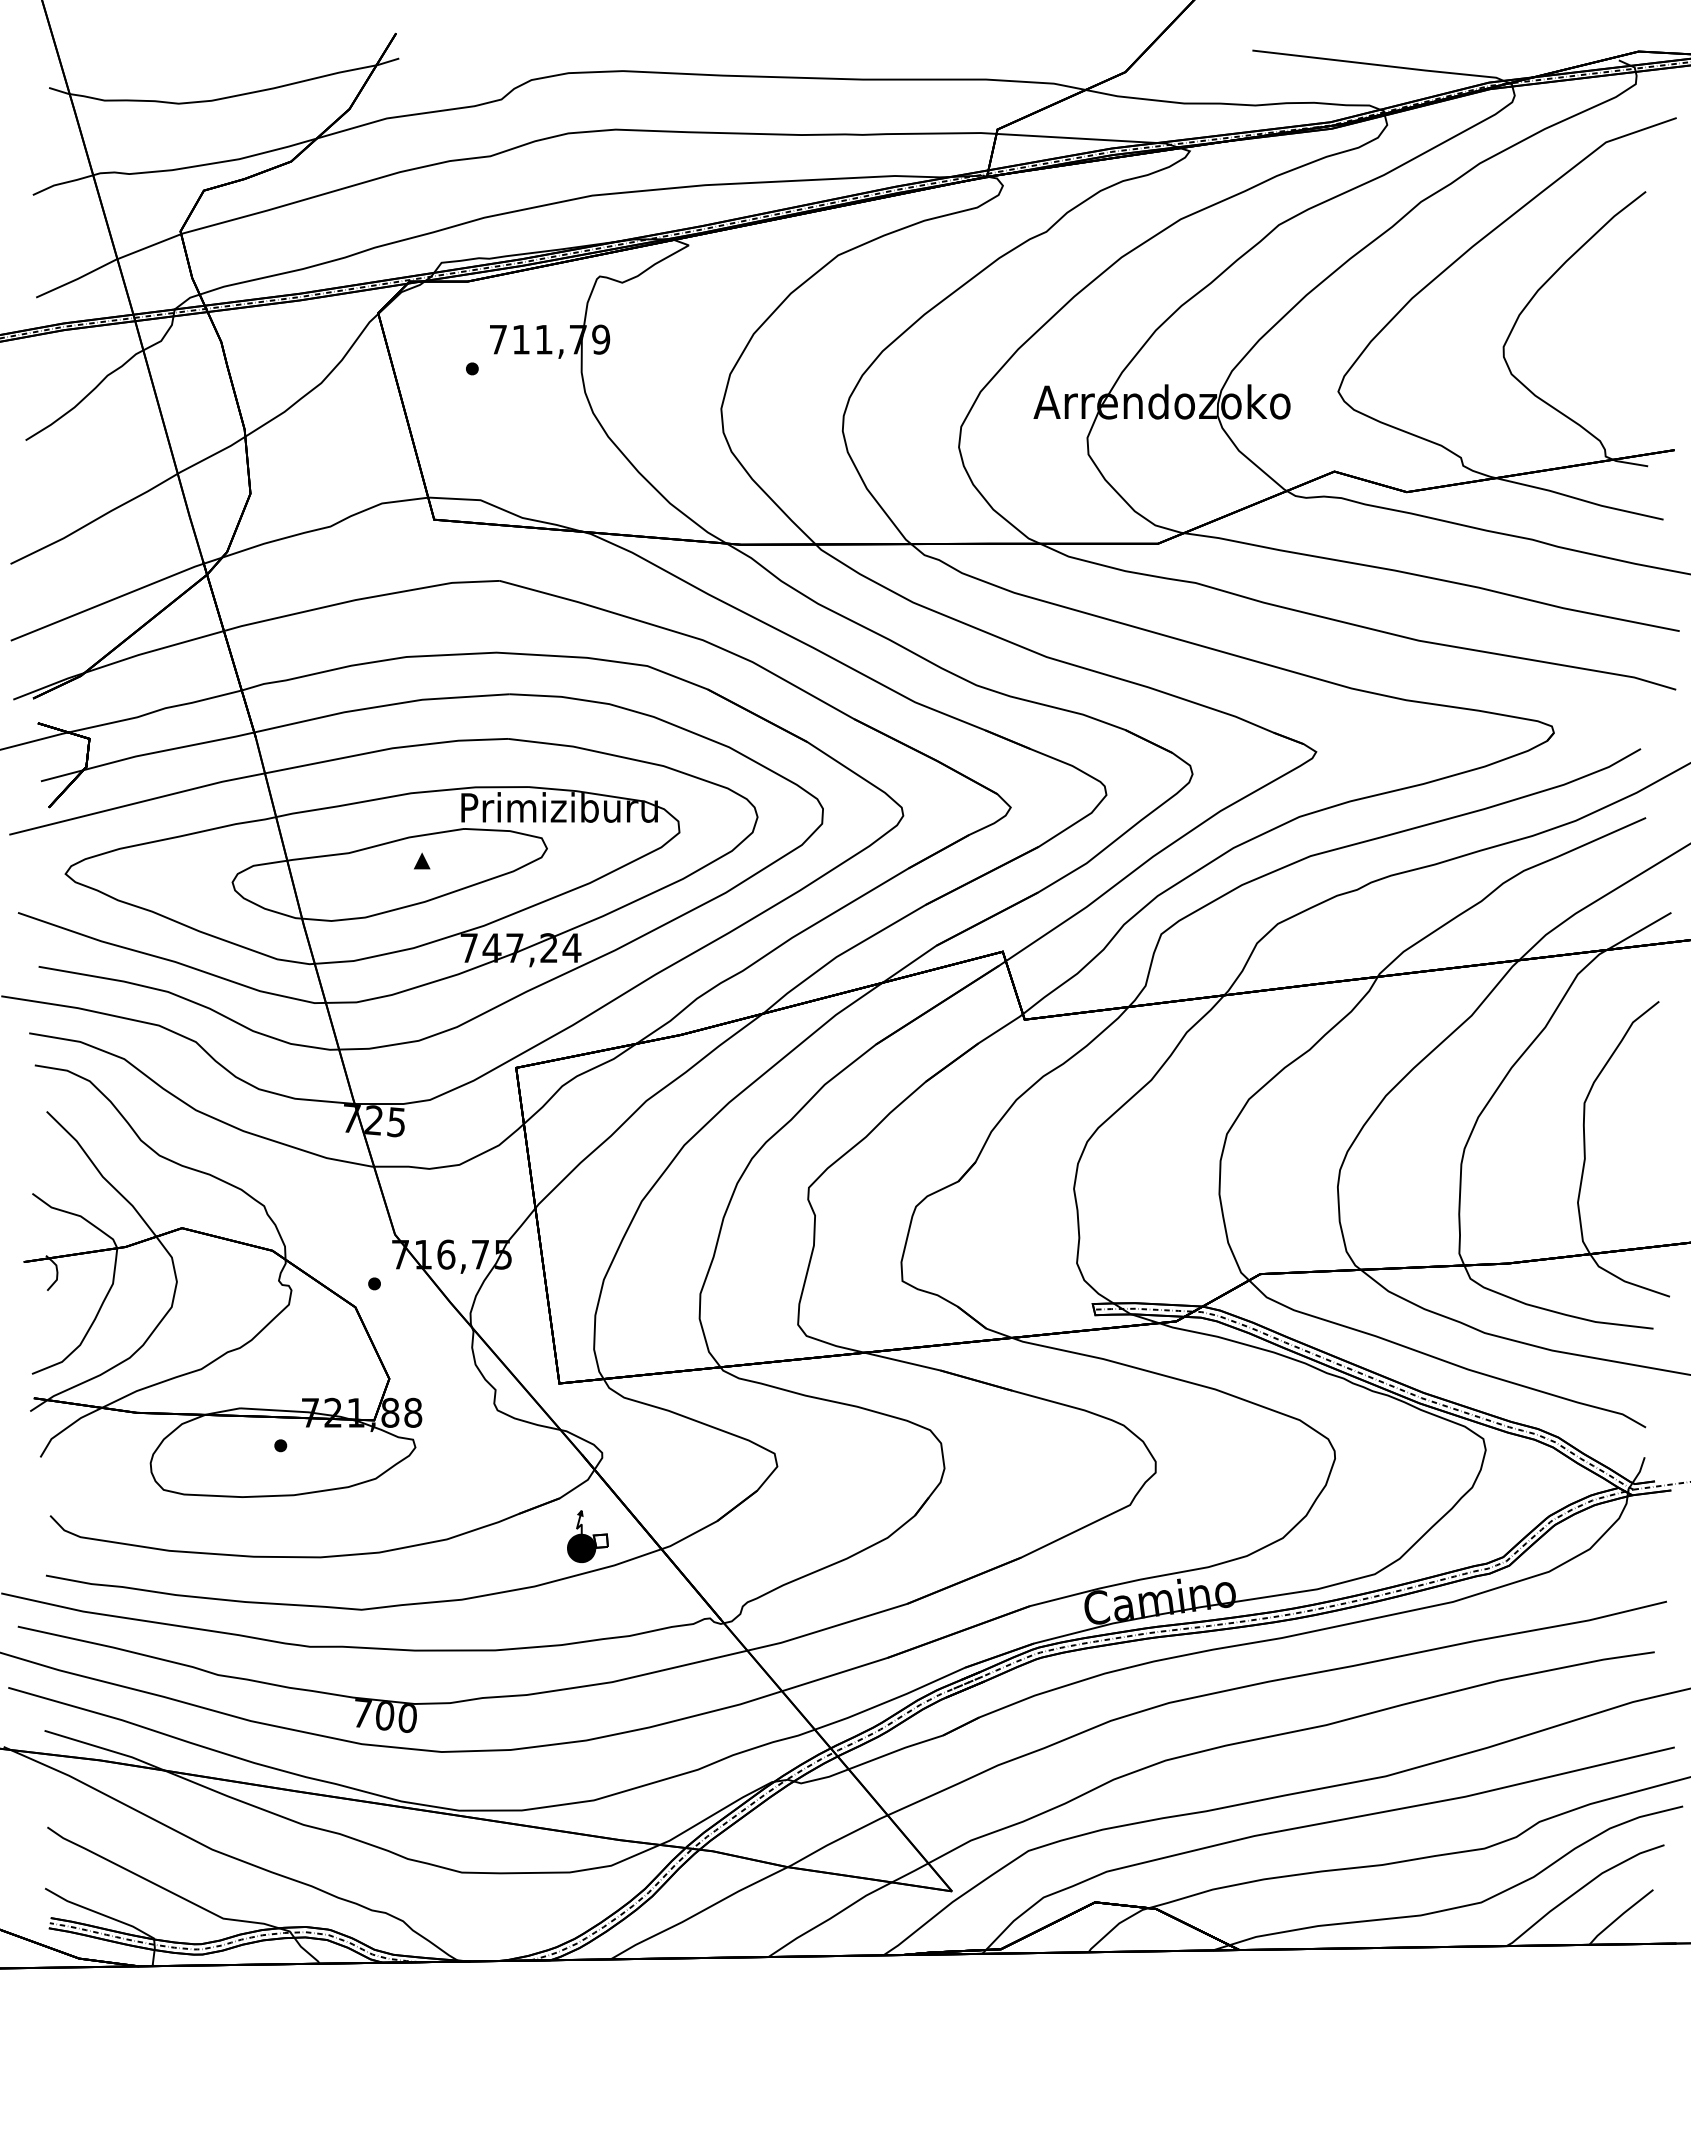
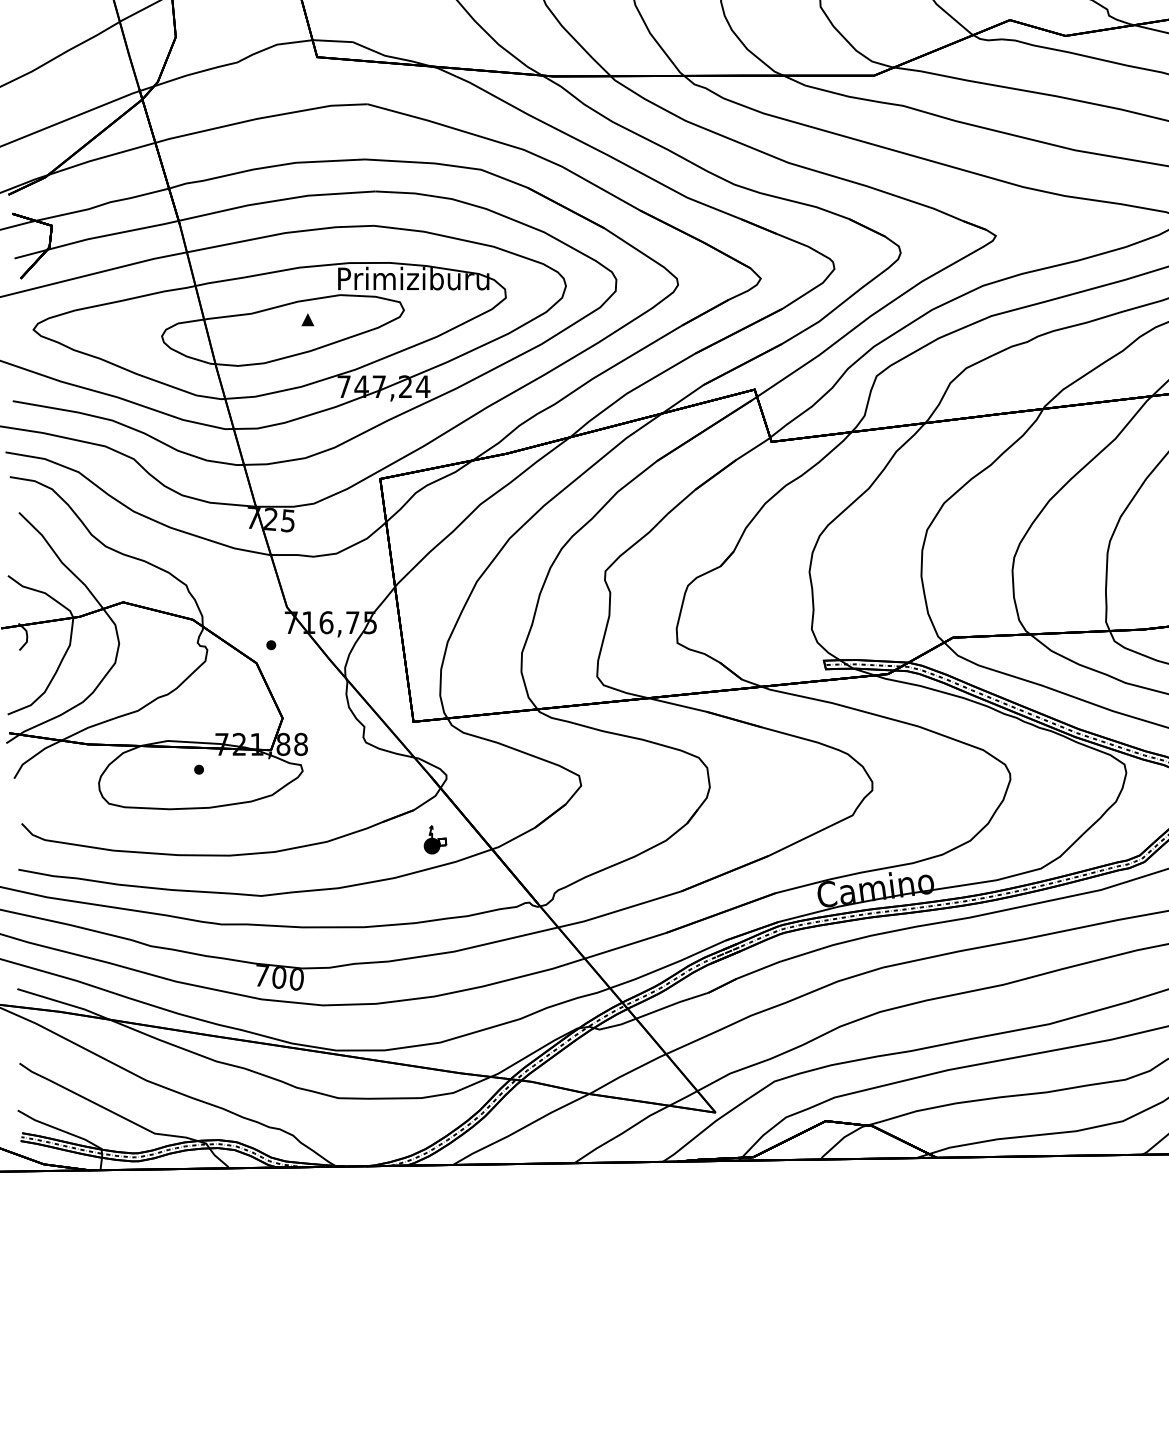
part: (587, 1536) -> (435, 839), size x0.7

